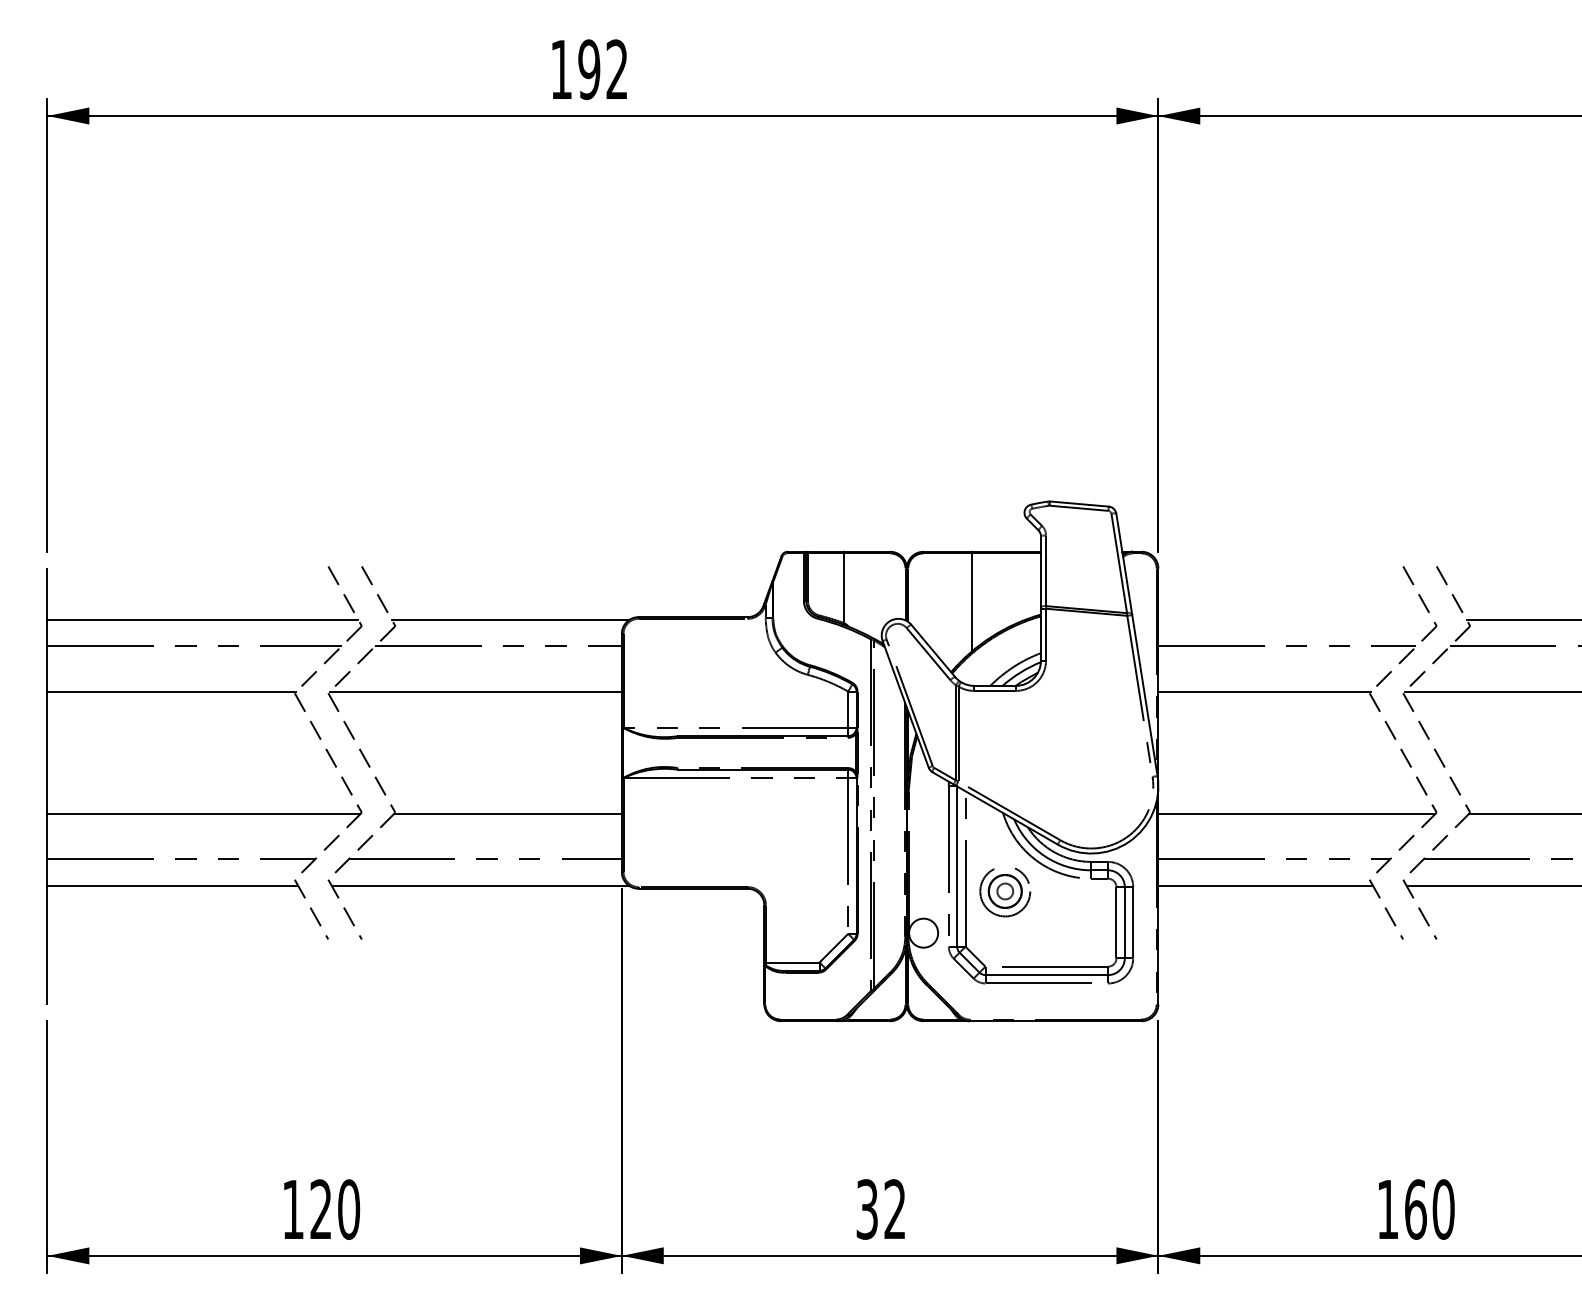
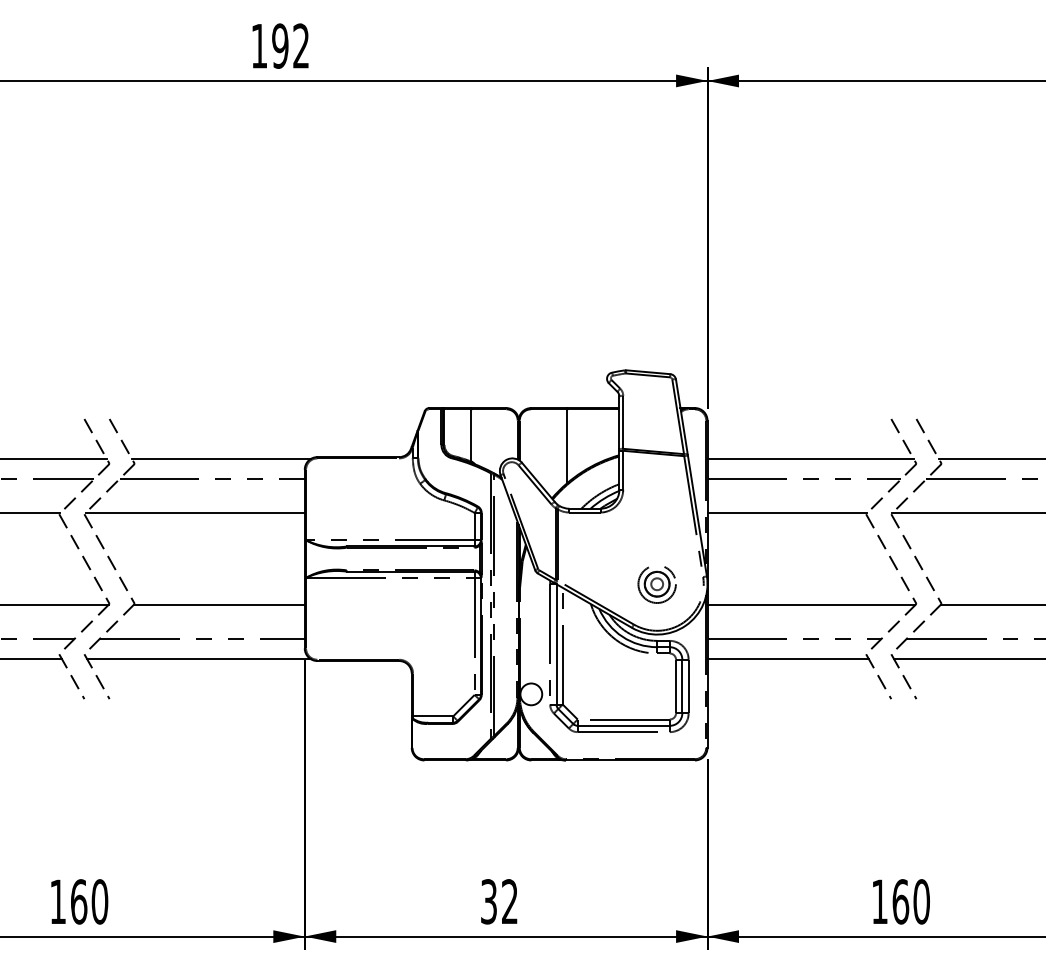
line: (1295, 619) -> (810, 458), added
part: (1005, 892) -> (657, 585), moved
text: (321, 1209) -> (79, 901), 120 -> 160

